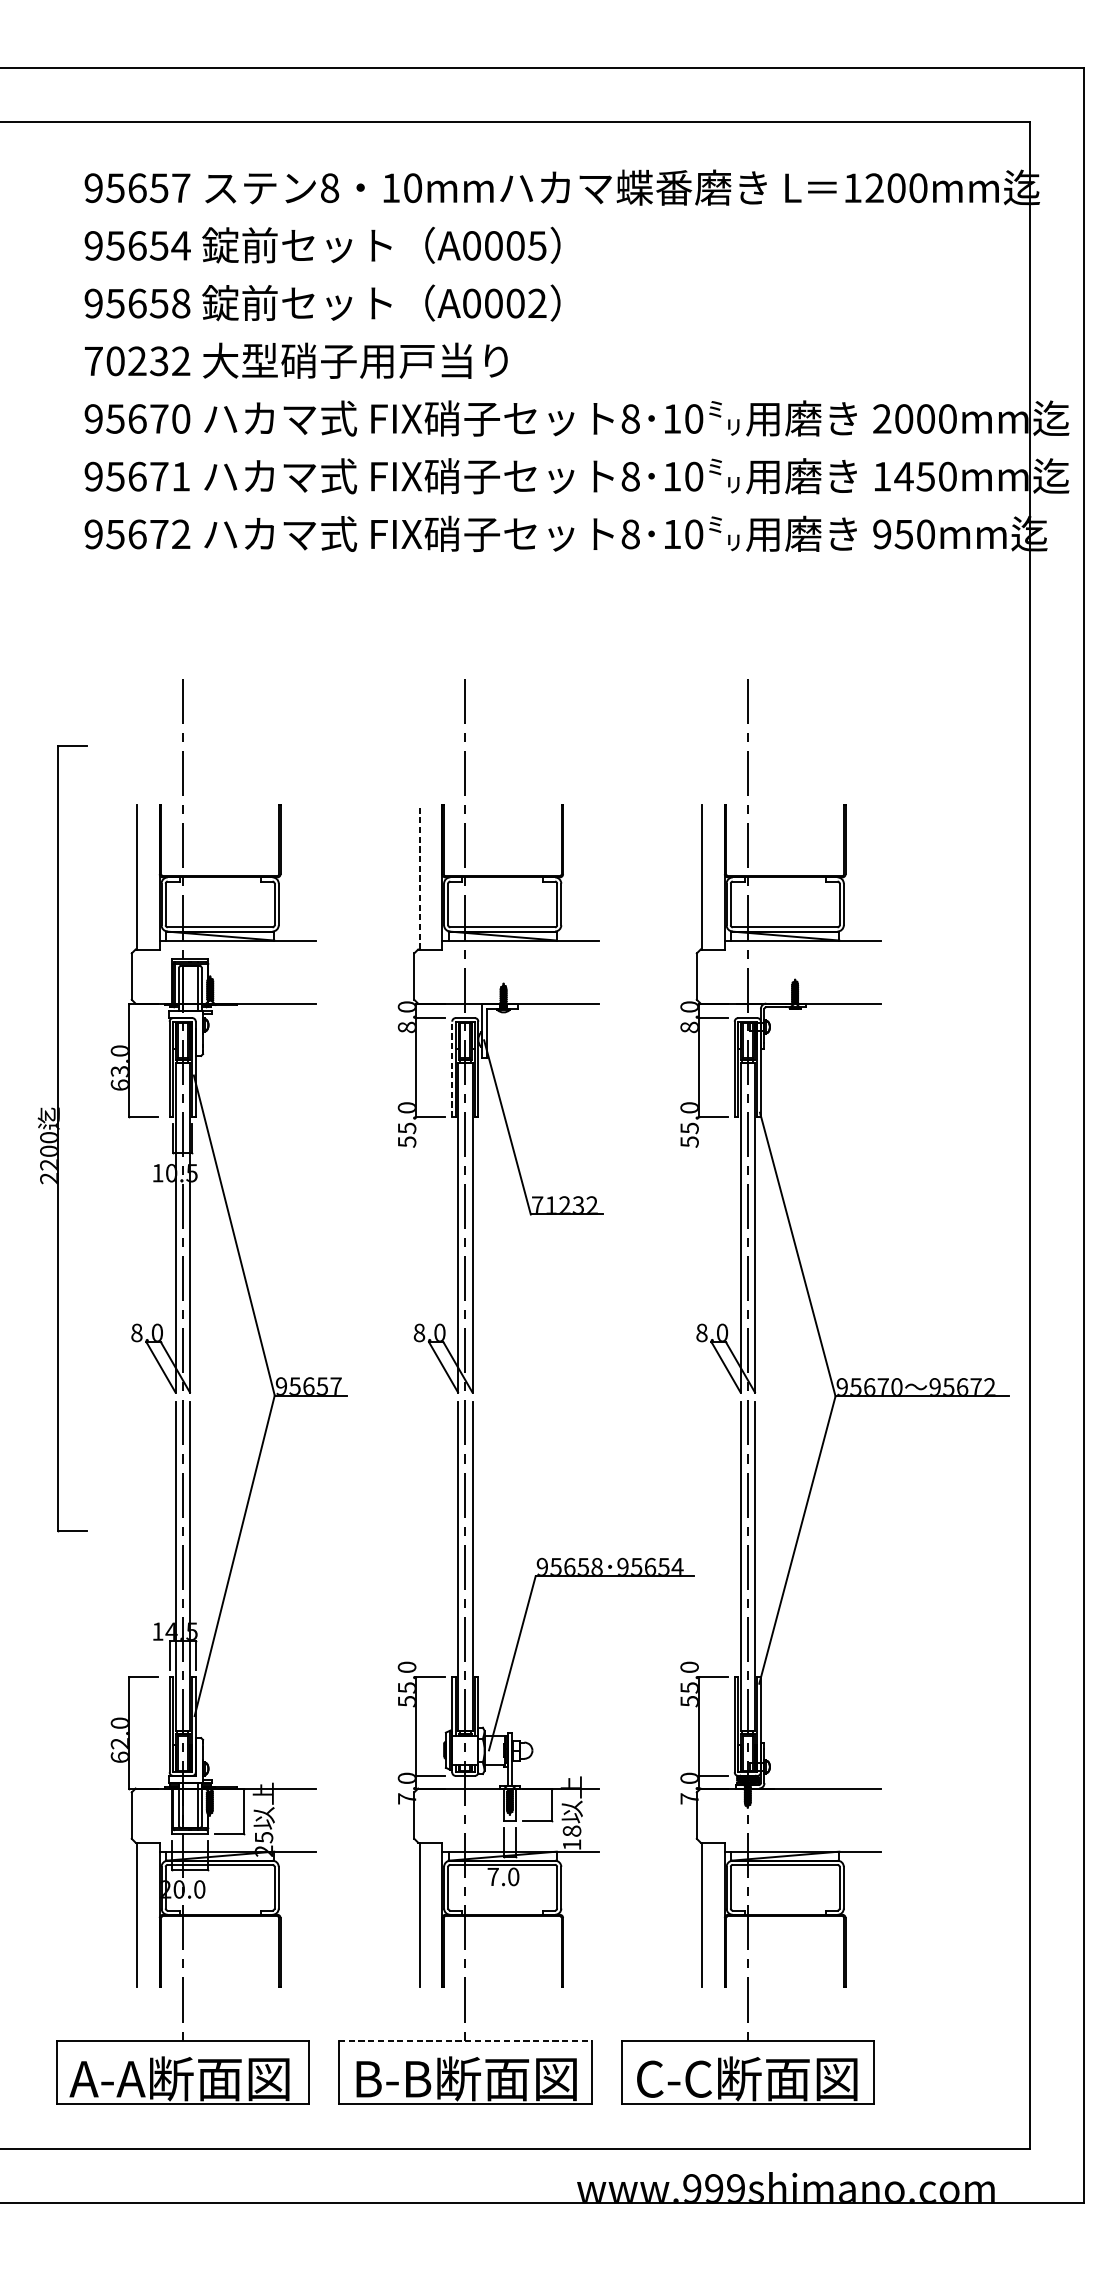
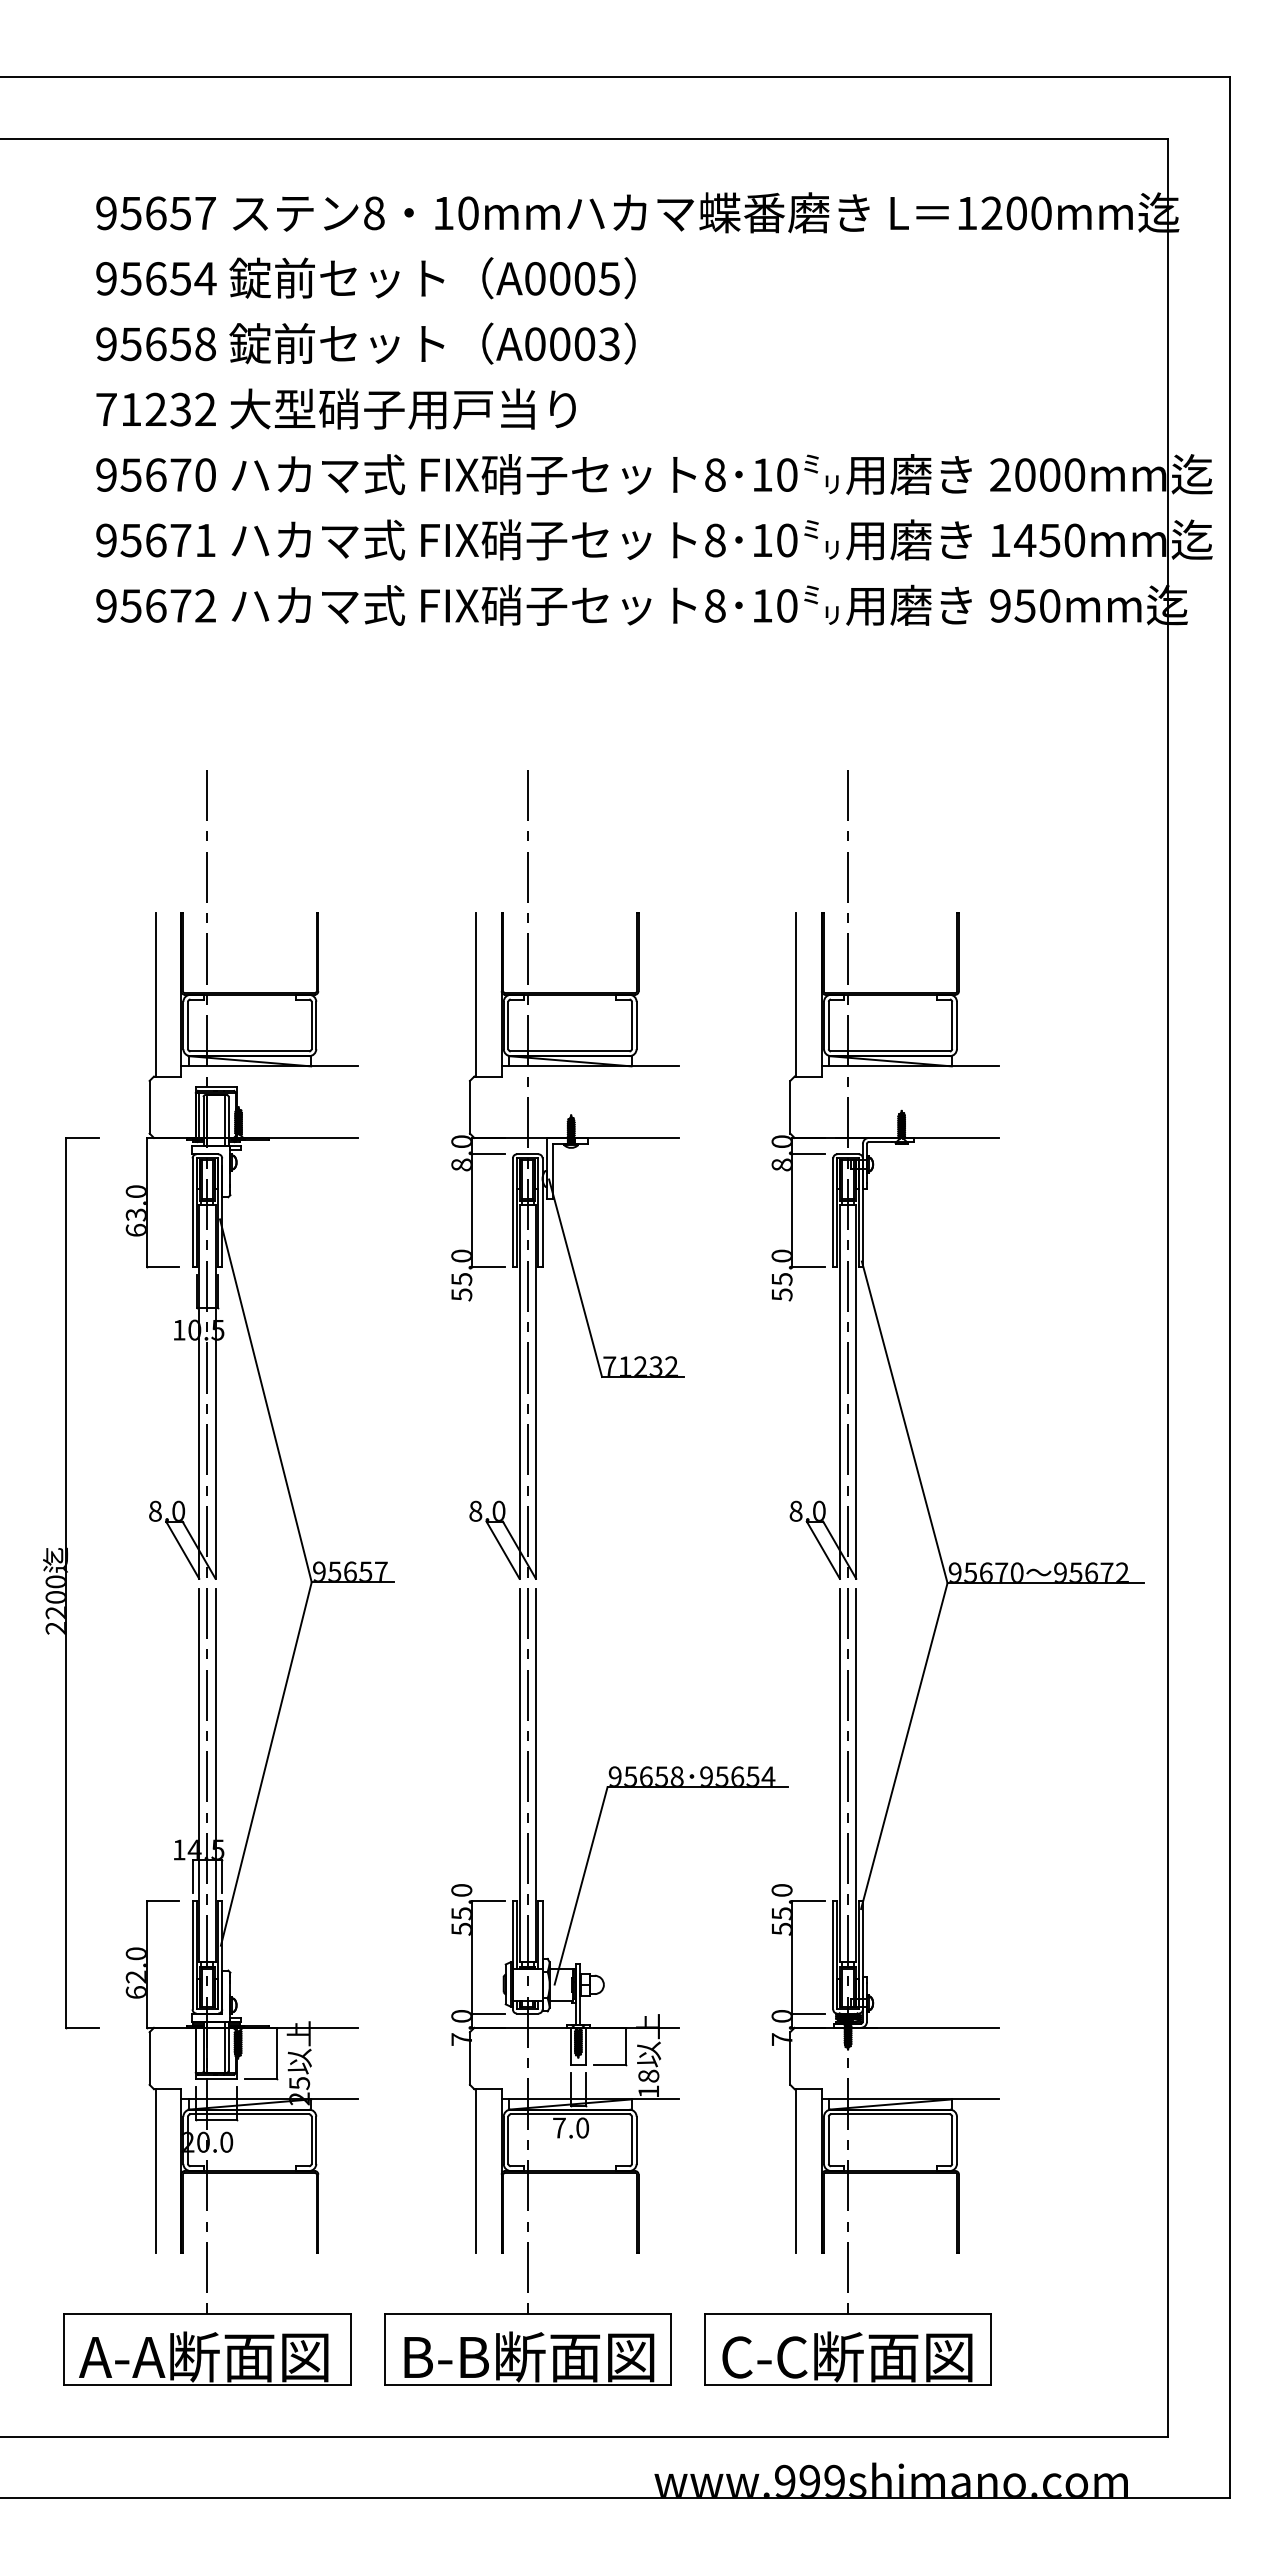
text: (536, 303) -> (608, 344), A0002 -> A0003
text: (115, 361) -> (131, 409), 70232 -> 71232
line: (420, 877) -> (476, 994), dashed -> solid
line: (451, 1069) -> (512, 1212), dashed -> solid
part: (62, 1139) -> (71, 1583), moved
line: (465, 2040) -> (528, 2313), dashed -> solid

